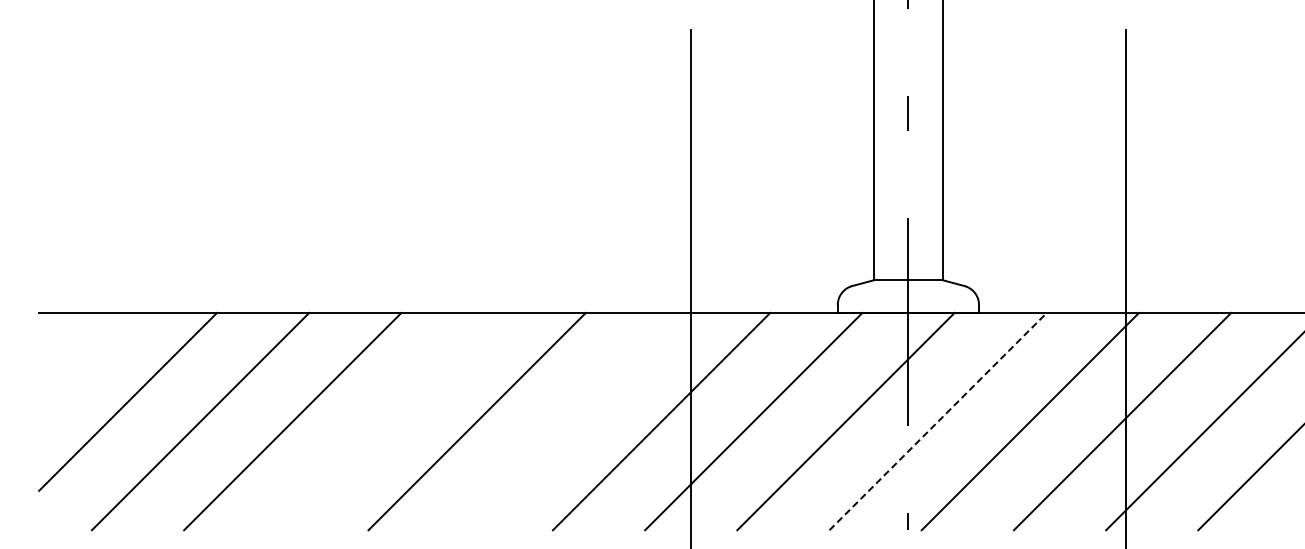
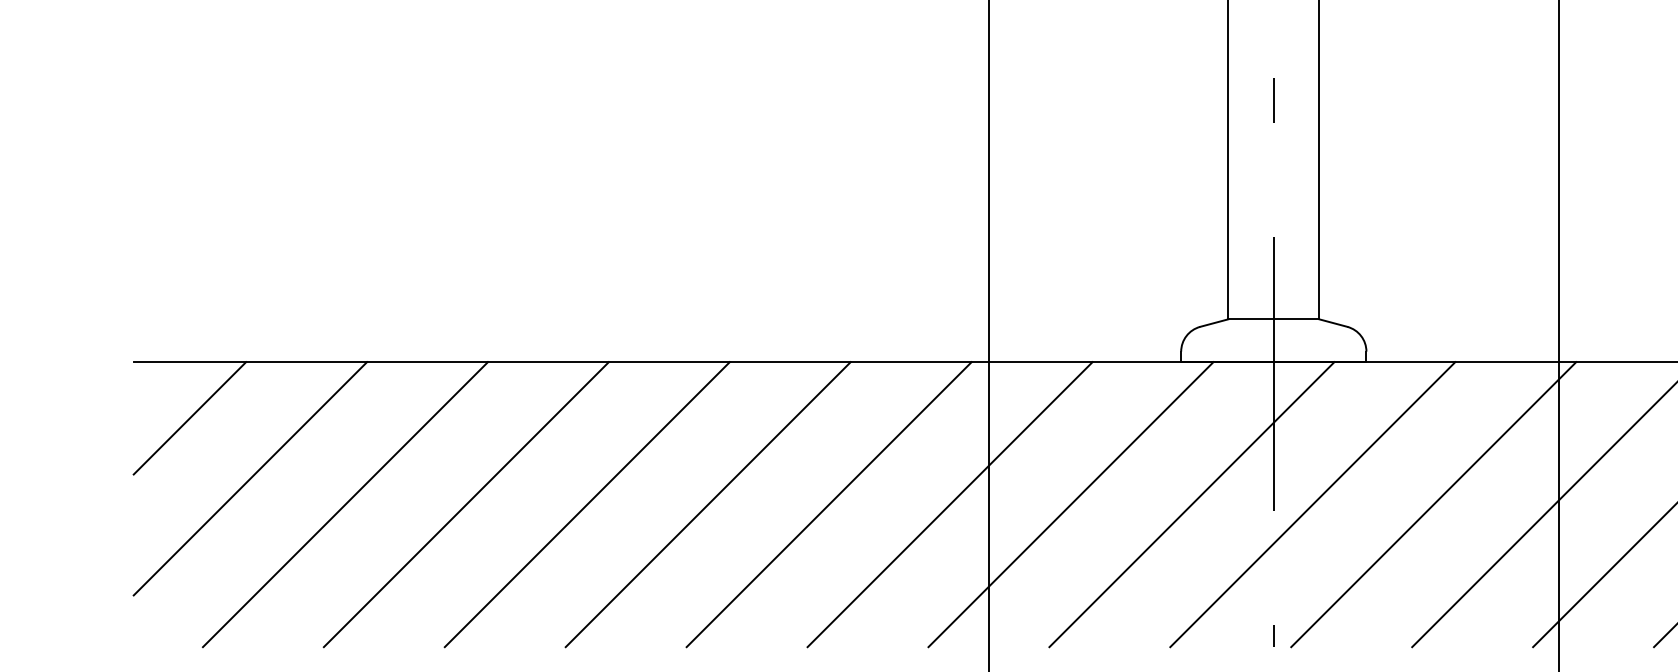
line: (81, 355) -> (189, 417), added
line: (384, 421) -> (586, 504), added
line: (569, 421) -> (829, 504), added
line: (938, 421) -> (1313, 504), dashed -> solid

